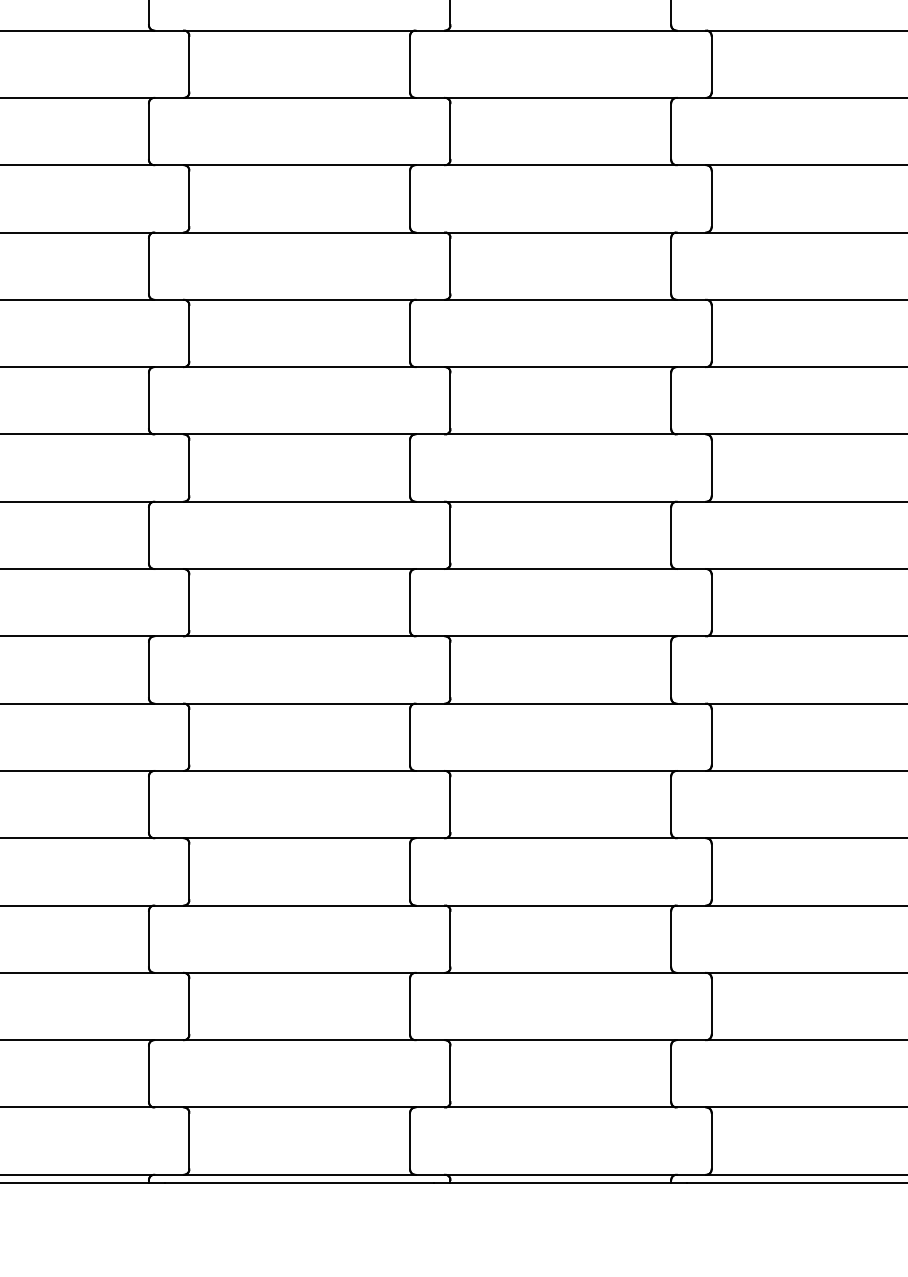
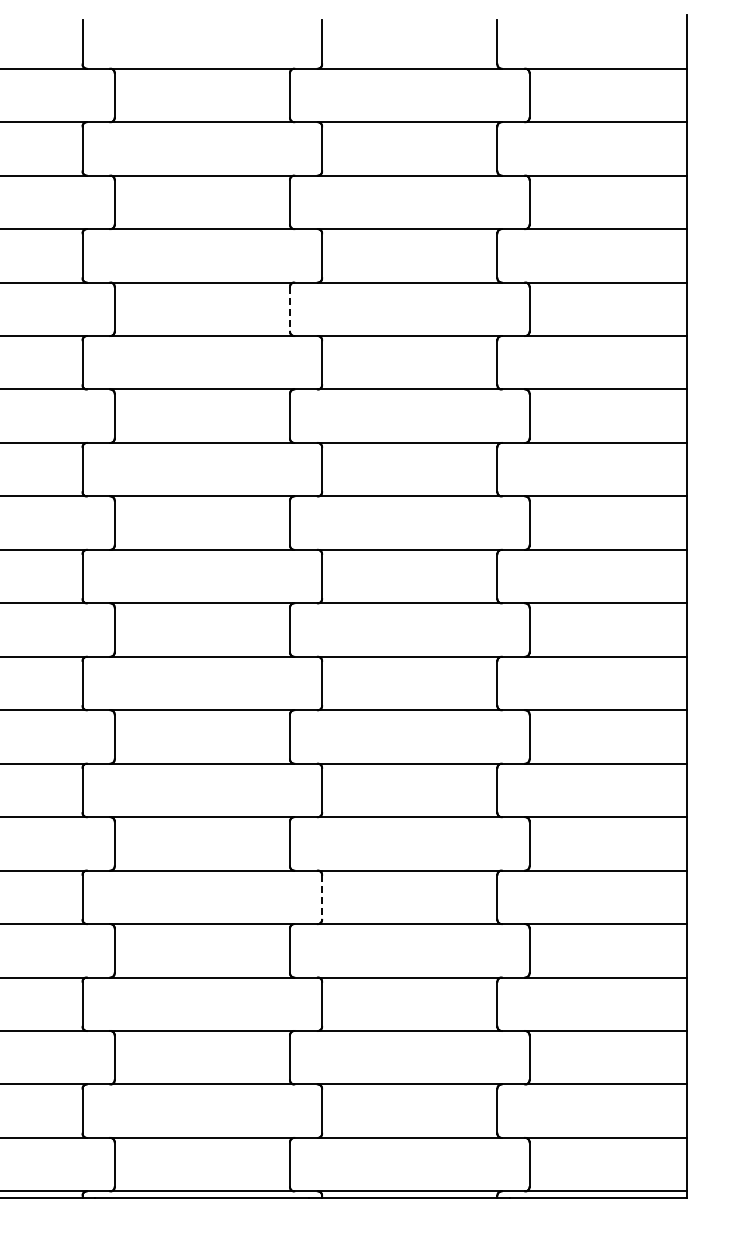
line: (410, 64) -> (290, 309), solid -> dashed
line: (450, 804) -> (322, 897), solid -> dashed

